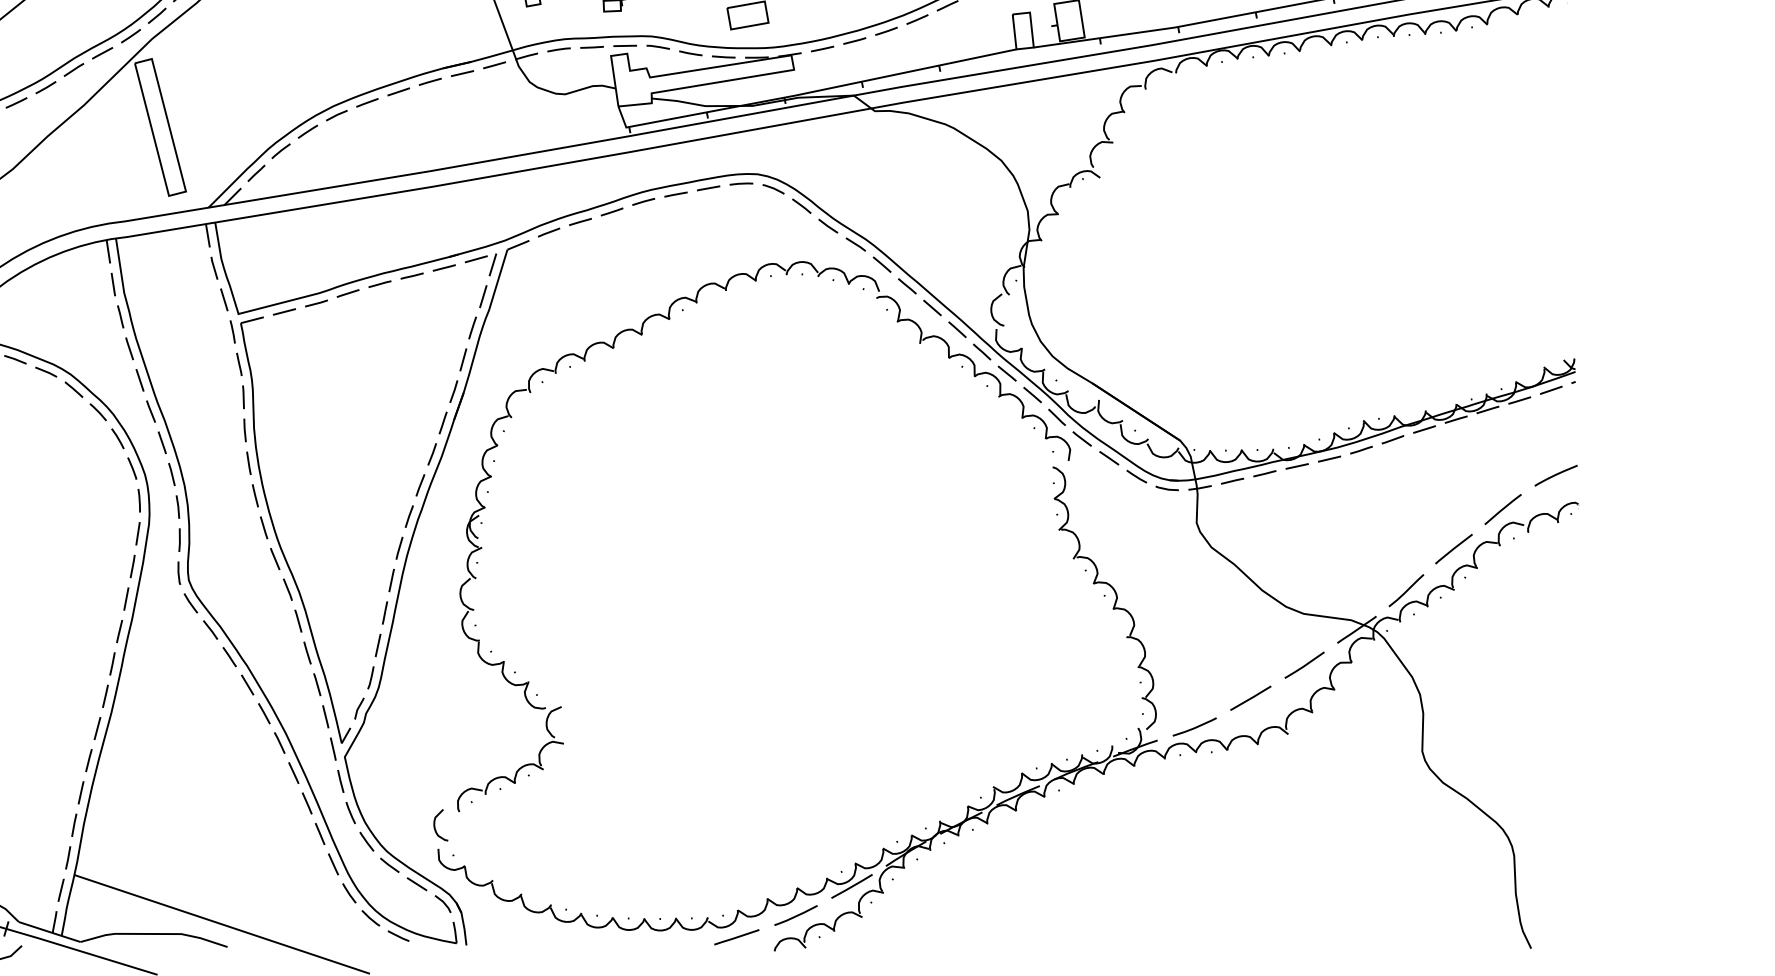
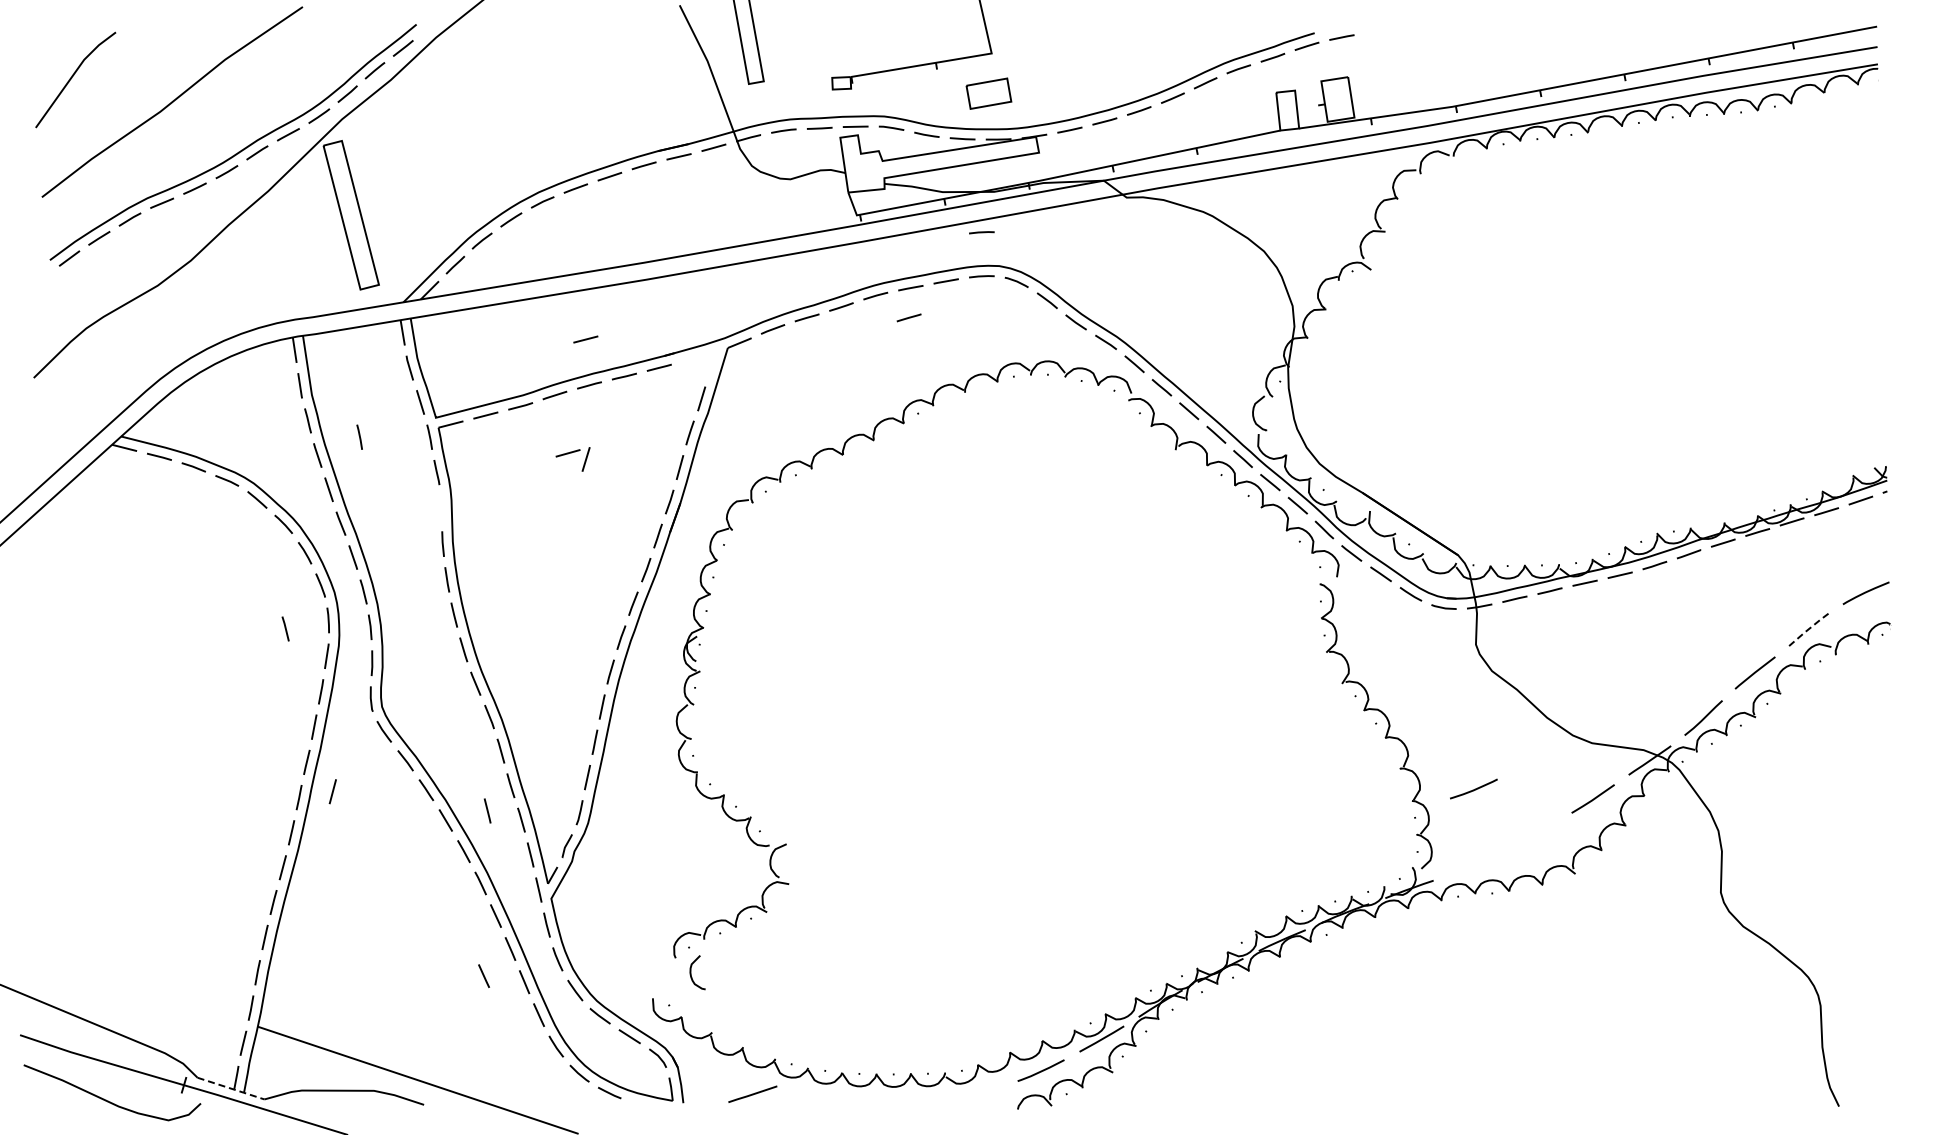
line: (741, 143) -> (981, 232), added
line: (673, 221) -> (908, 317), added
line: (376, 241) -> (585, 339), added
part: (479, 259) -> (571, 453), moved
line: (168, 331) -> (359, 436), added
line: (243, 396) -> (441, 507), removed
line: (99, 508) -> (285, 628), added
line: (1503, 509) -> (1808, 629), solid -> dashed
line: (143, 658) -> (332, 791), added
line: (286, 675) -> (487, 810), added
line: (1250, 697) -> (1534, 834), removed
curve: (1194, 727) -> (1473, 789), moved
curve: (435, 825) -> (691, 972), moved
line: (282, 827) -> (483, 975), added
line: (51, 932) -> (232, 1089), solid -> dashed
line: (736, 936) -> (752, 1093), moved

